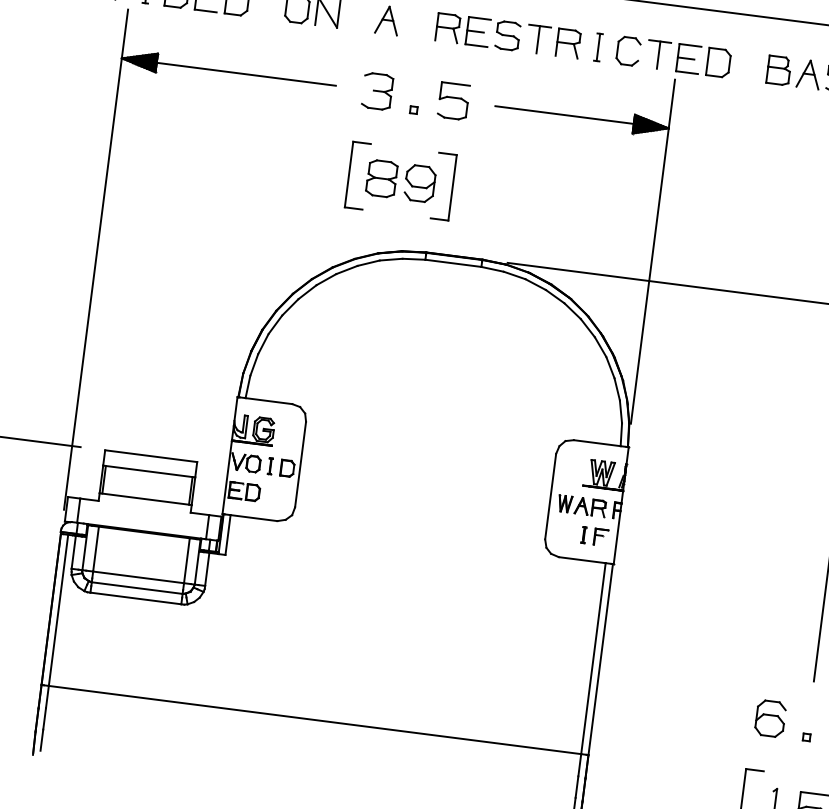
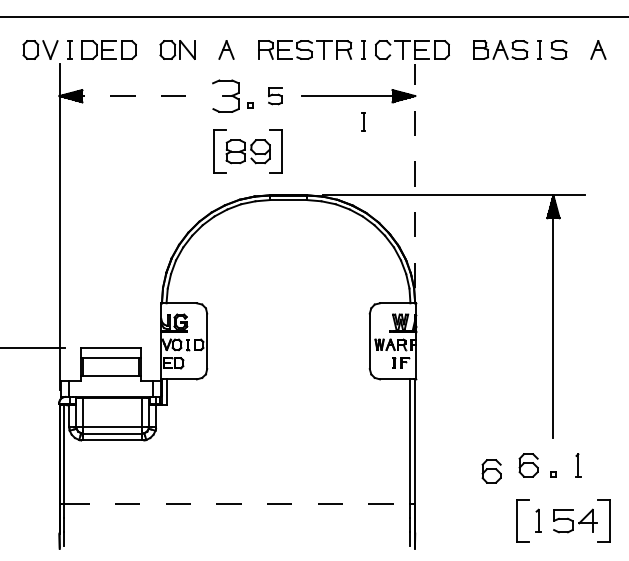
line: (229, 72) -> (129, 96), solid -> dashed
part: (376, 91) -> (225, 96), size x1.4
part: (453, 101) -> (275, 96), size x0.7
part: (584, 157) -> (363, 121), added
line: (653, 252) -> (415, 176), solid -> dashed
line: (315, 719) -> (237, 503), solid -> dashed
part: (712, 720) -> (491, 471), added

